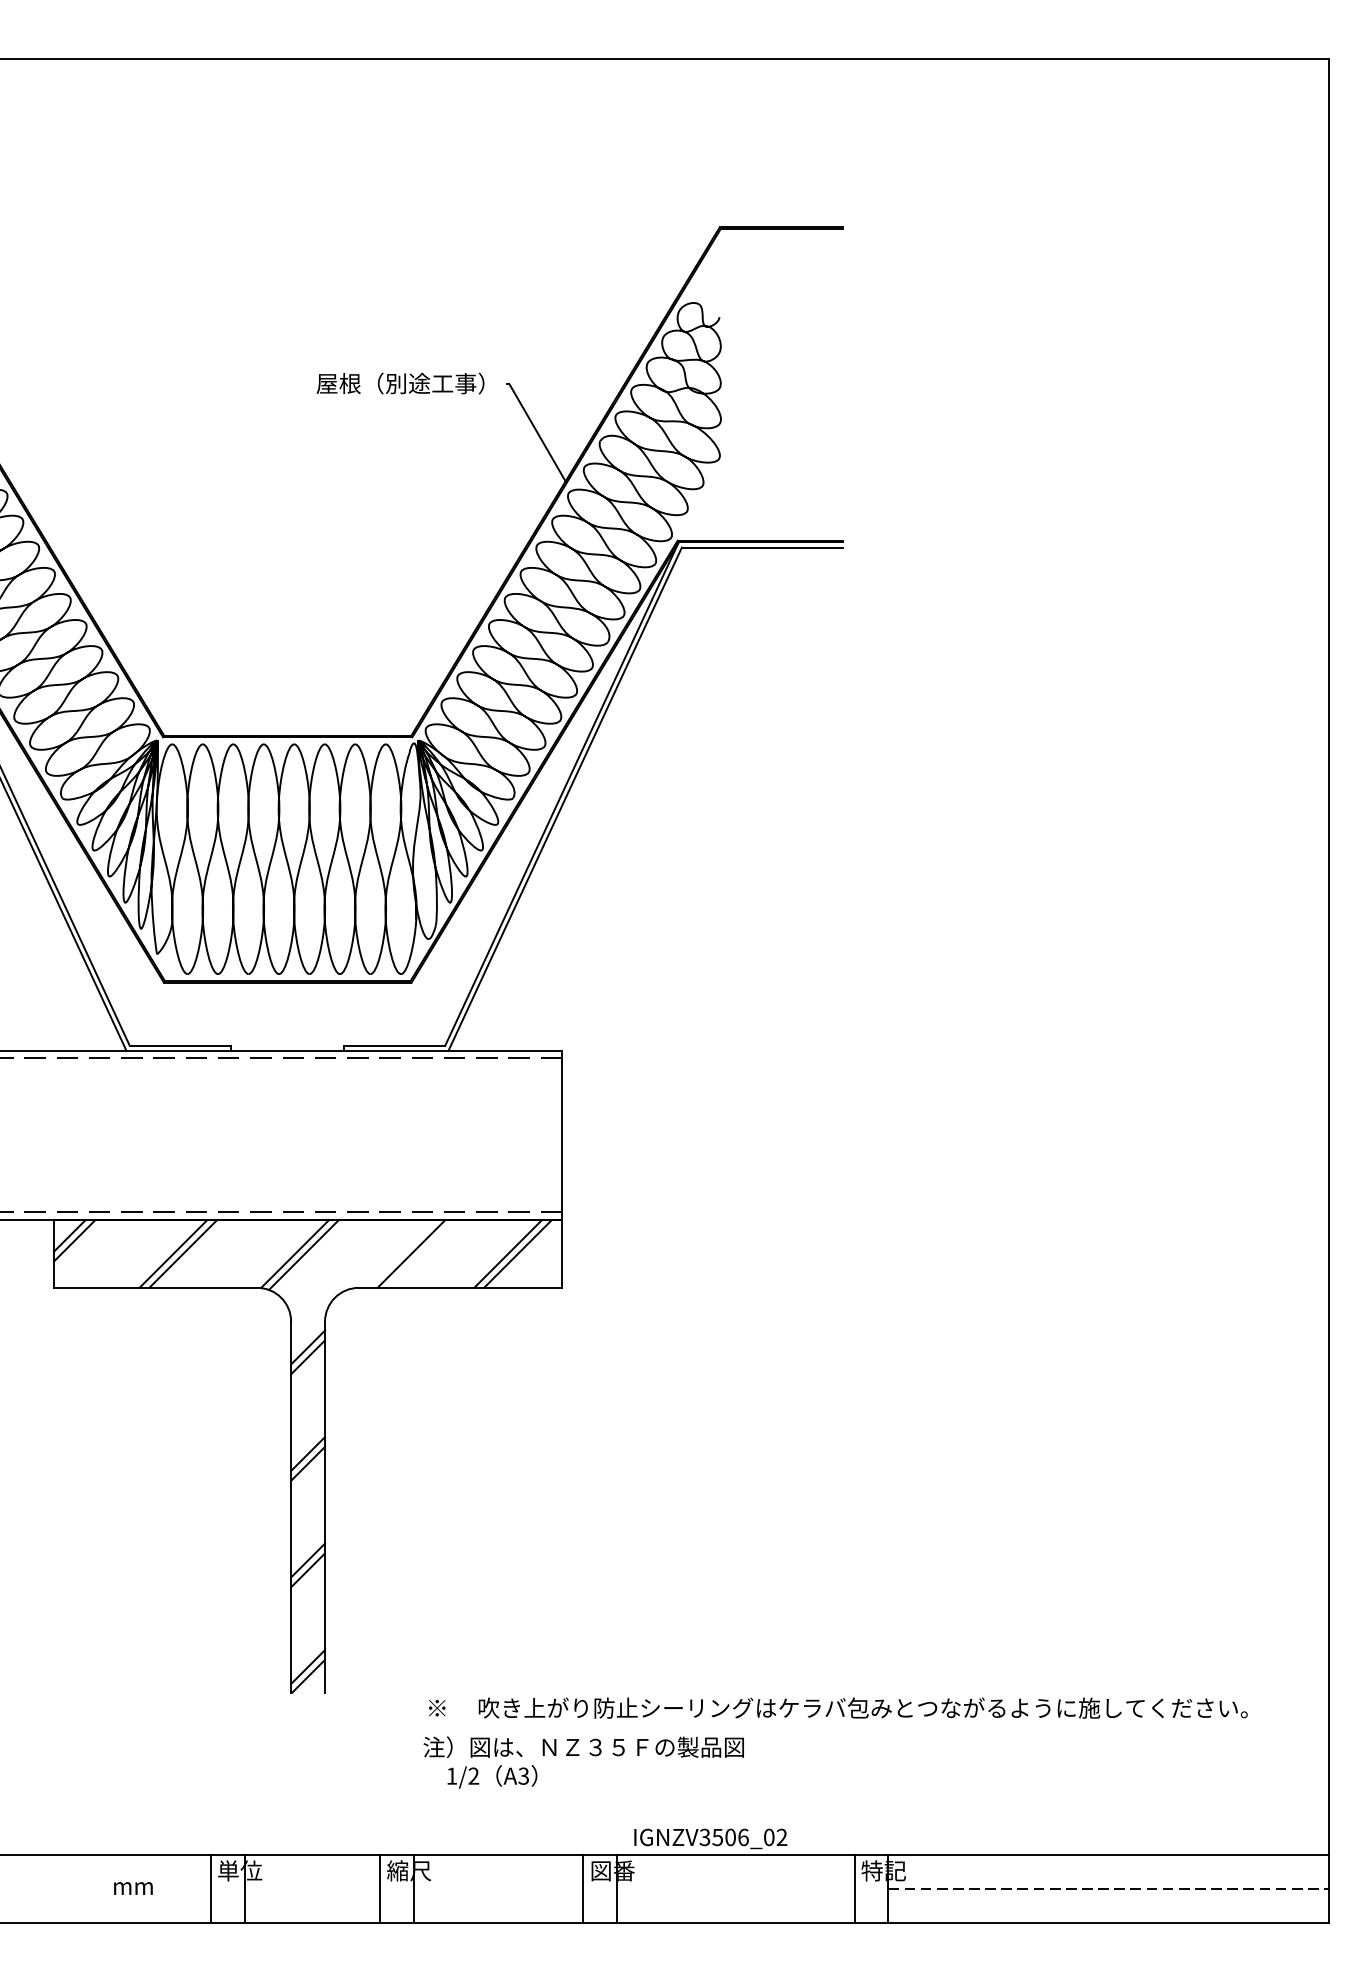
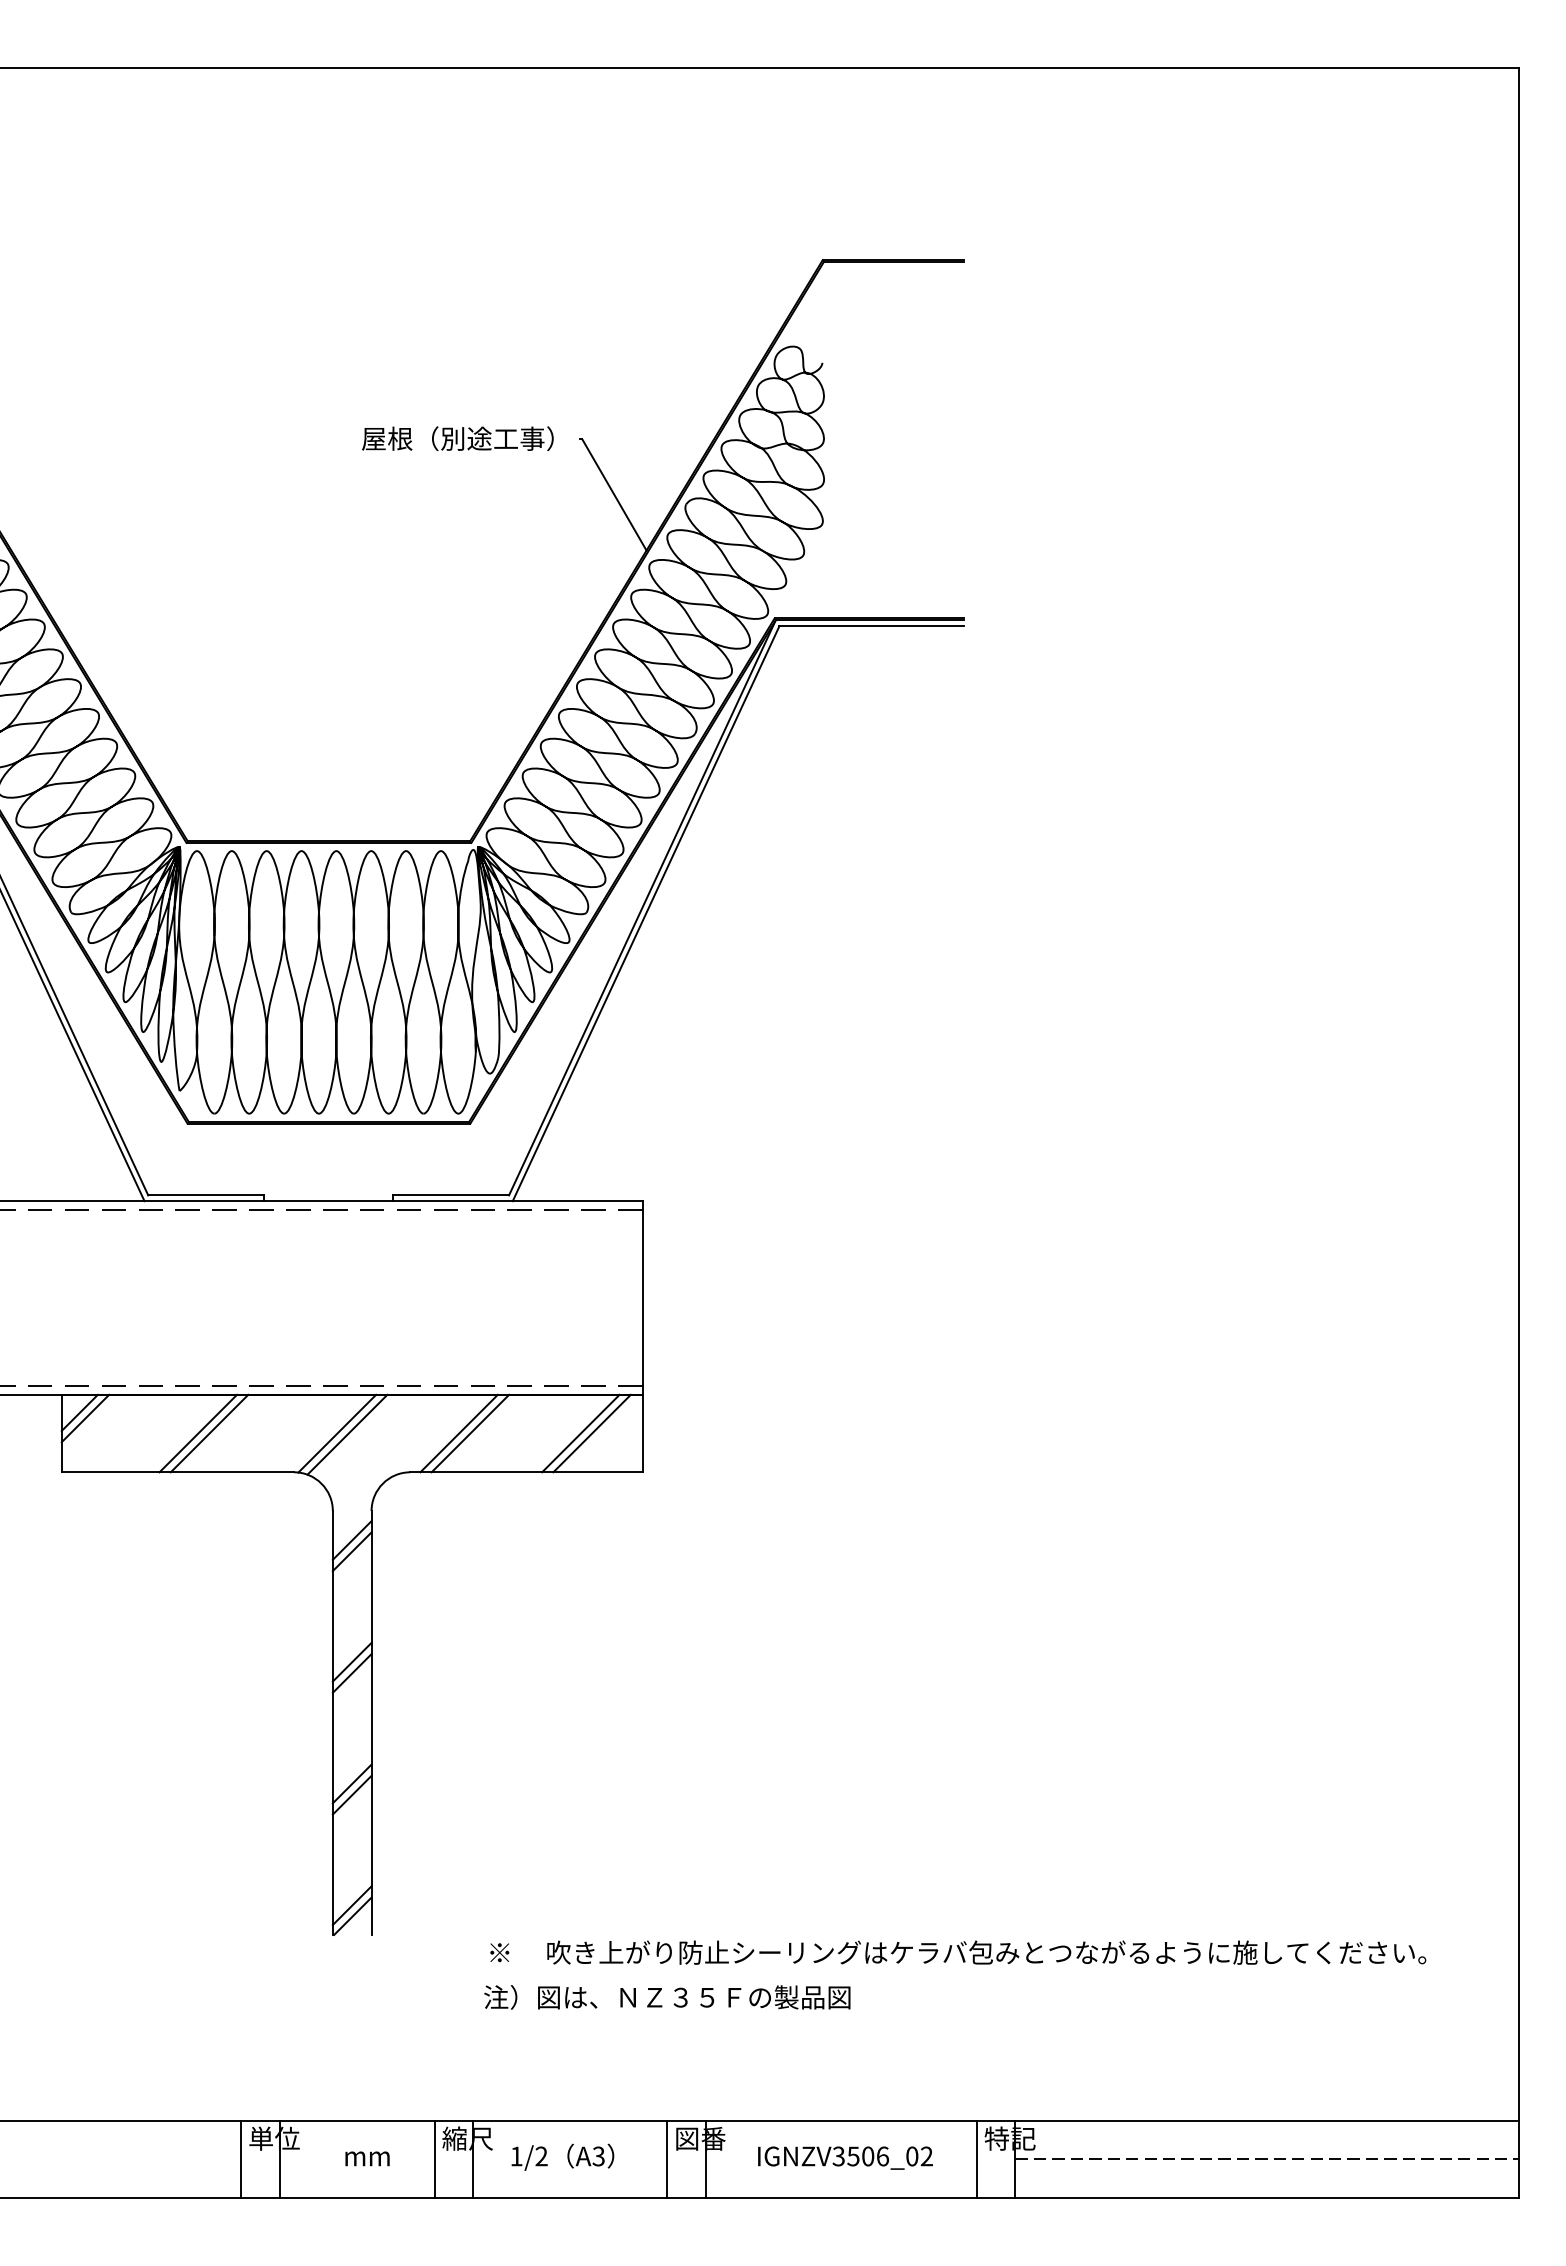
line: (401, 1253) -> (458, 1433), added
text: (492, 1776) -> (562, 2156), moved
text: (710, 1838) -> (845, 2157), moved
text: (133, 1888) -> (367, 2158), moved

